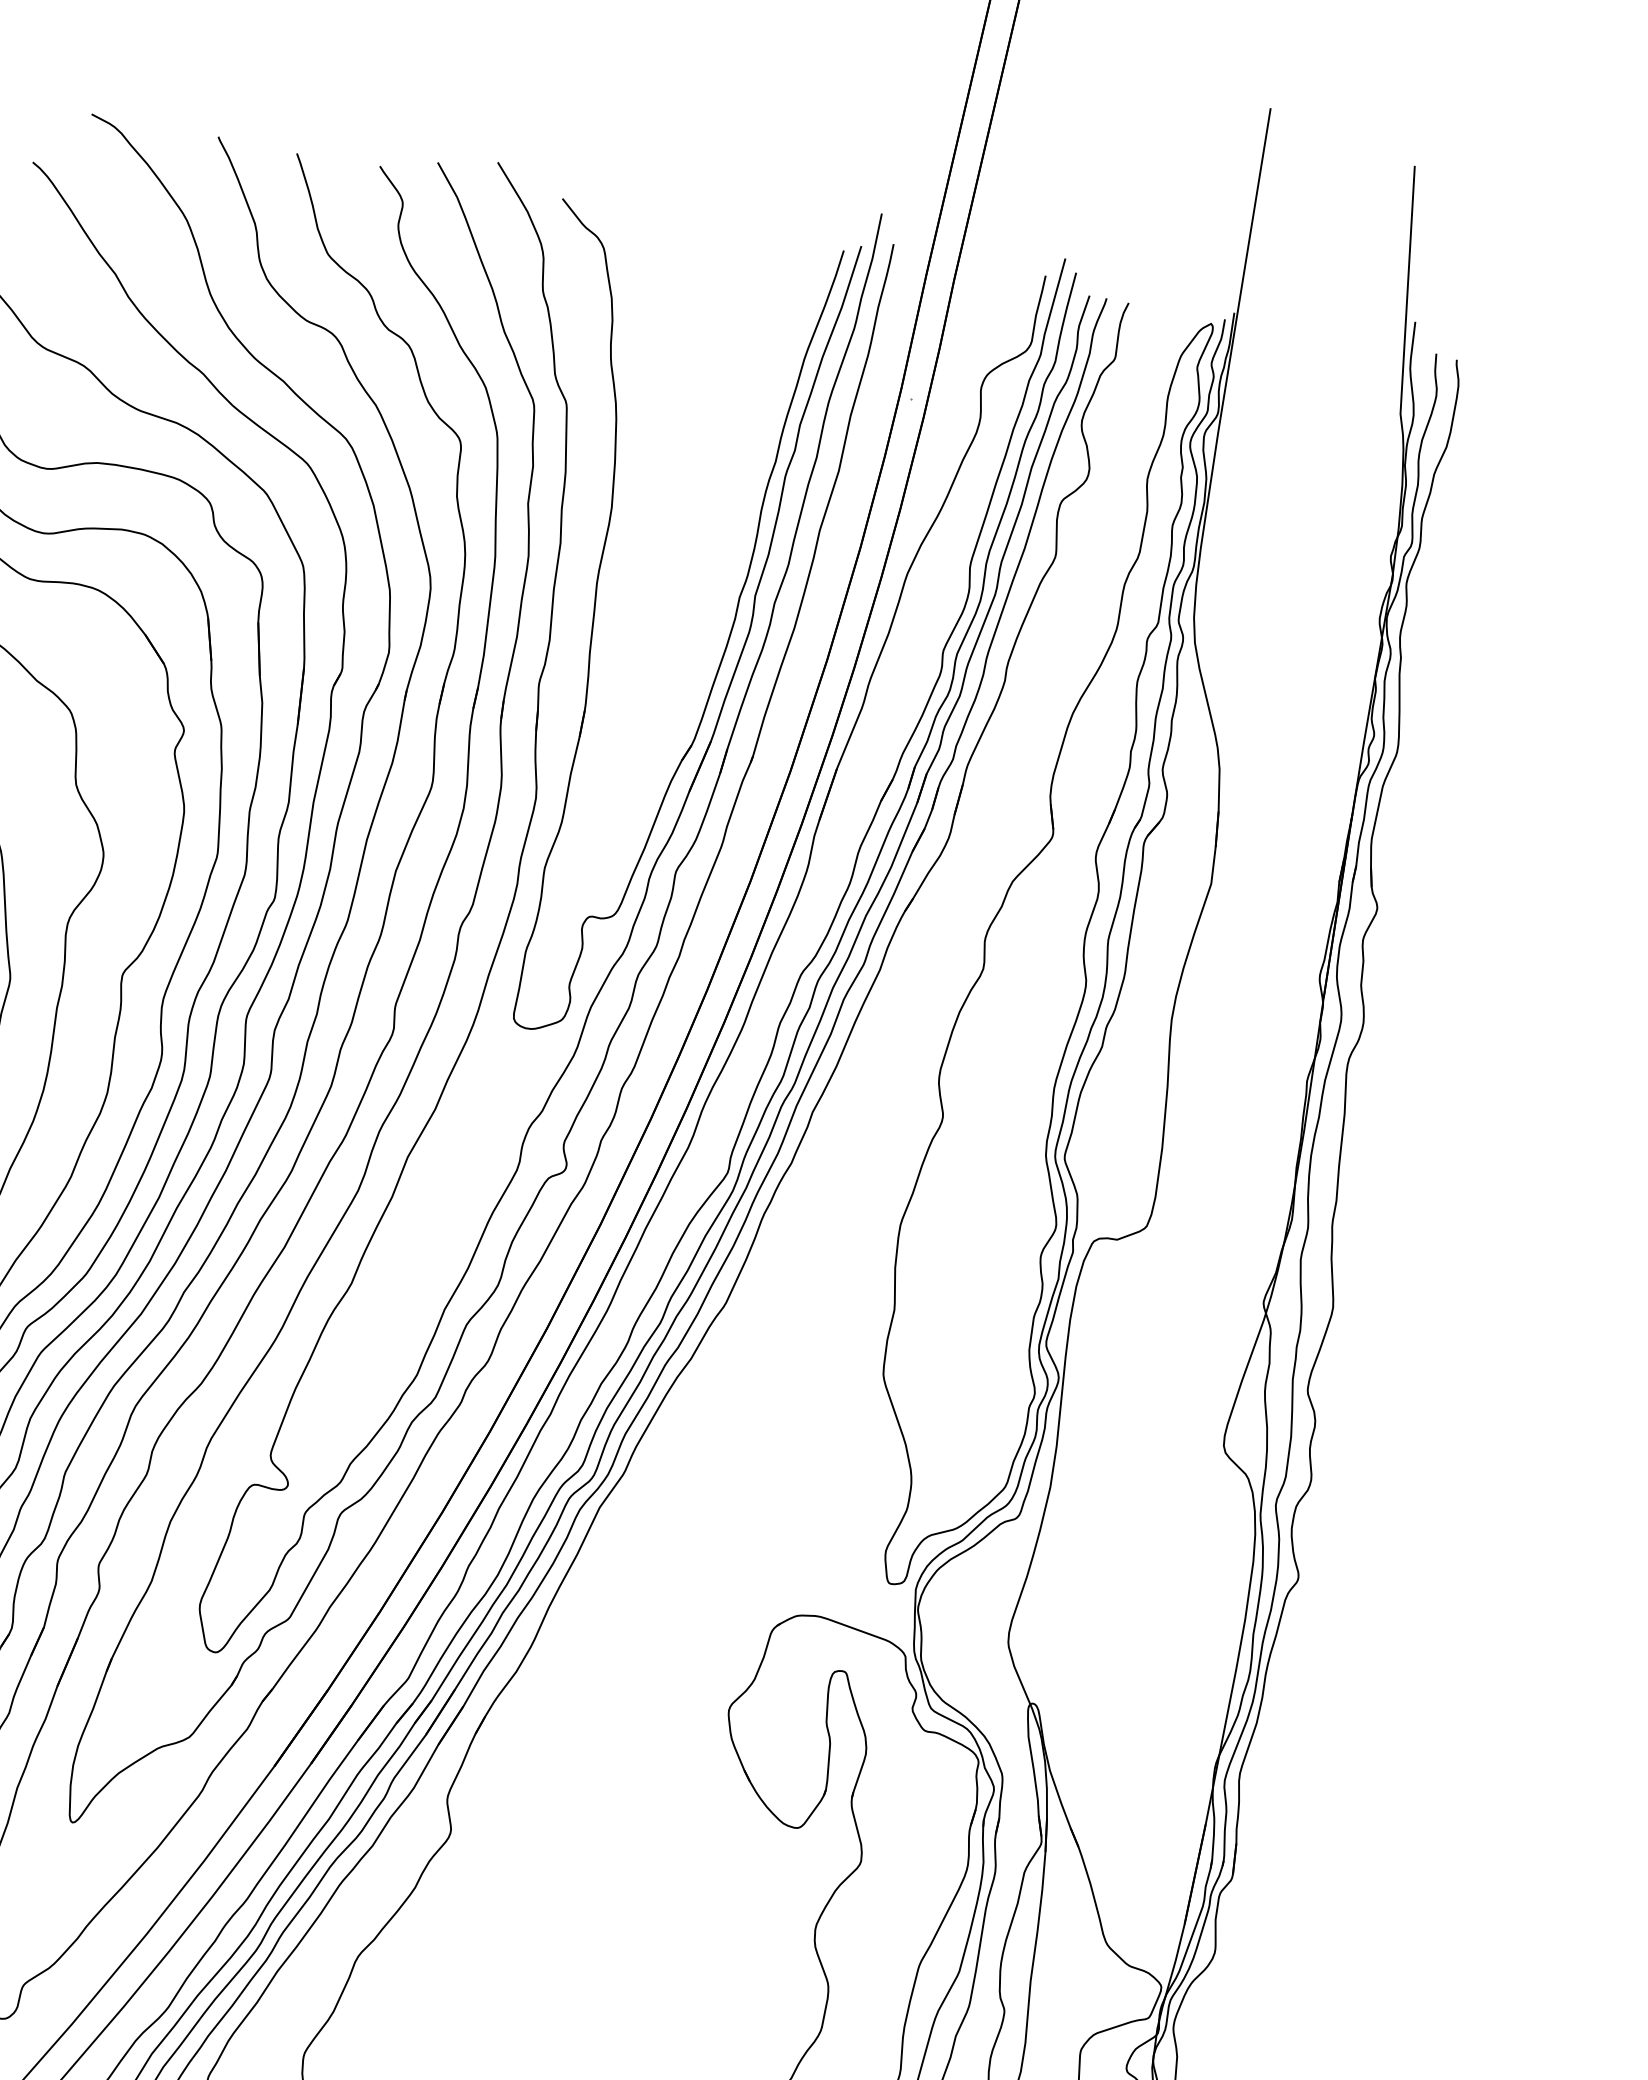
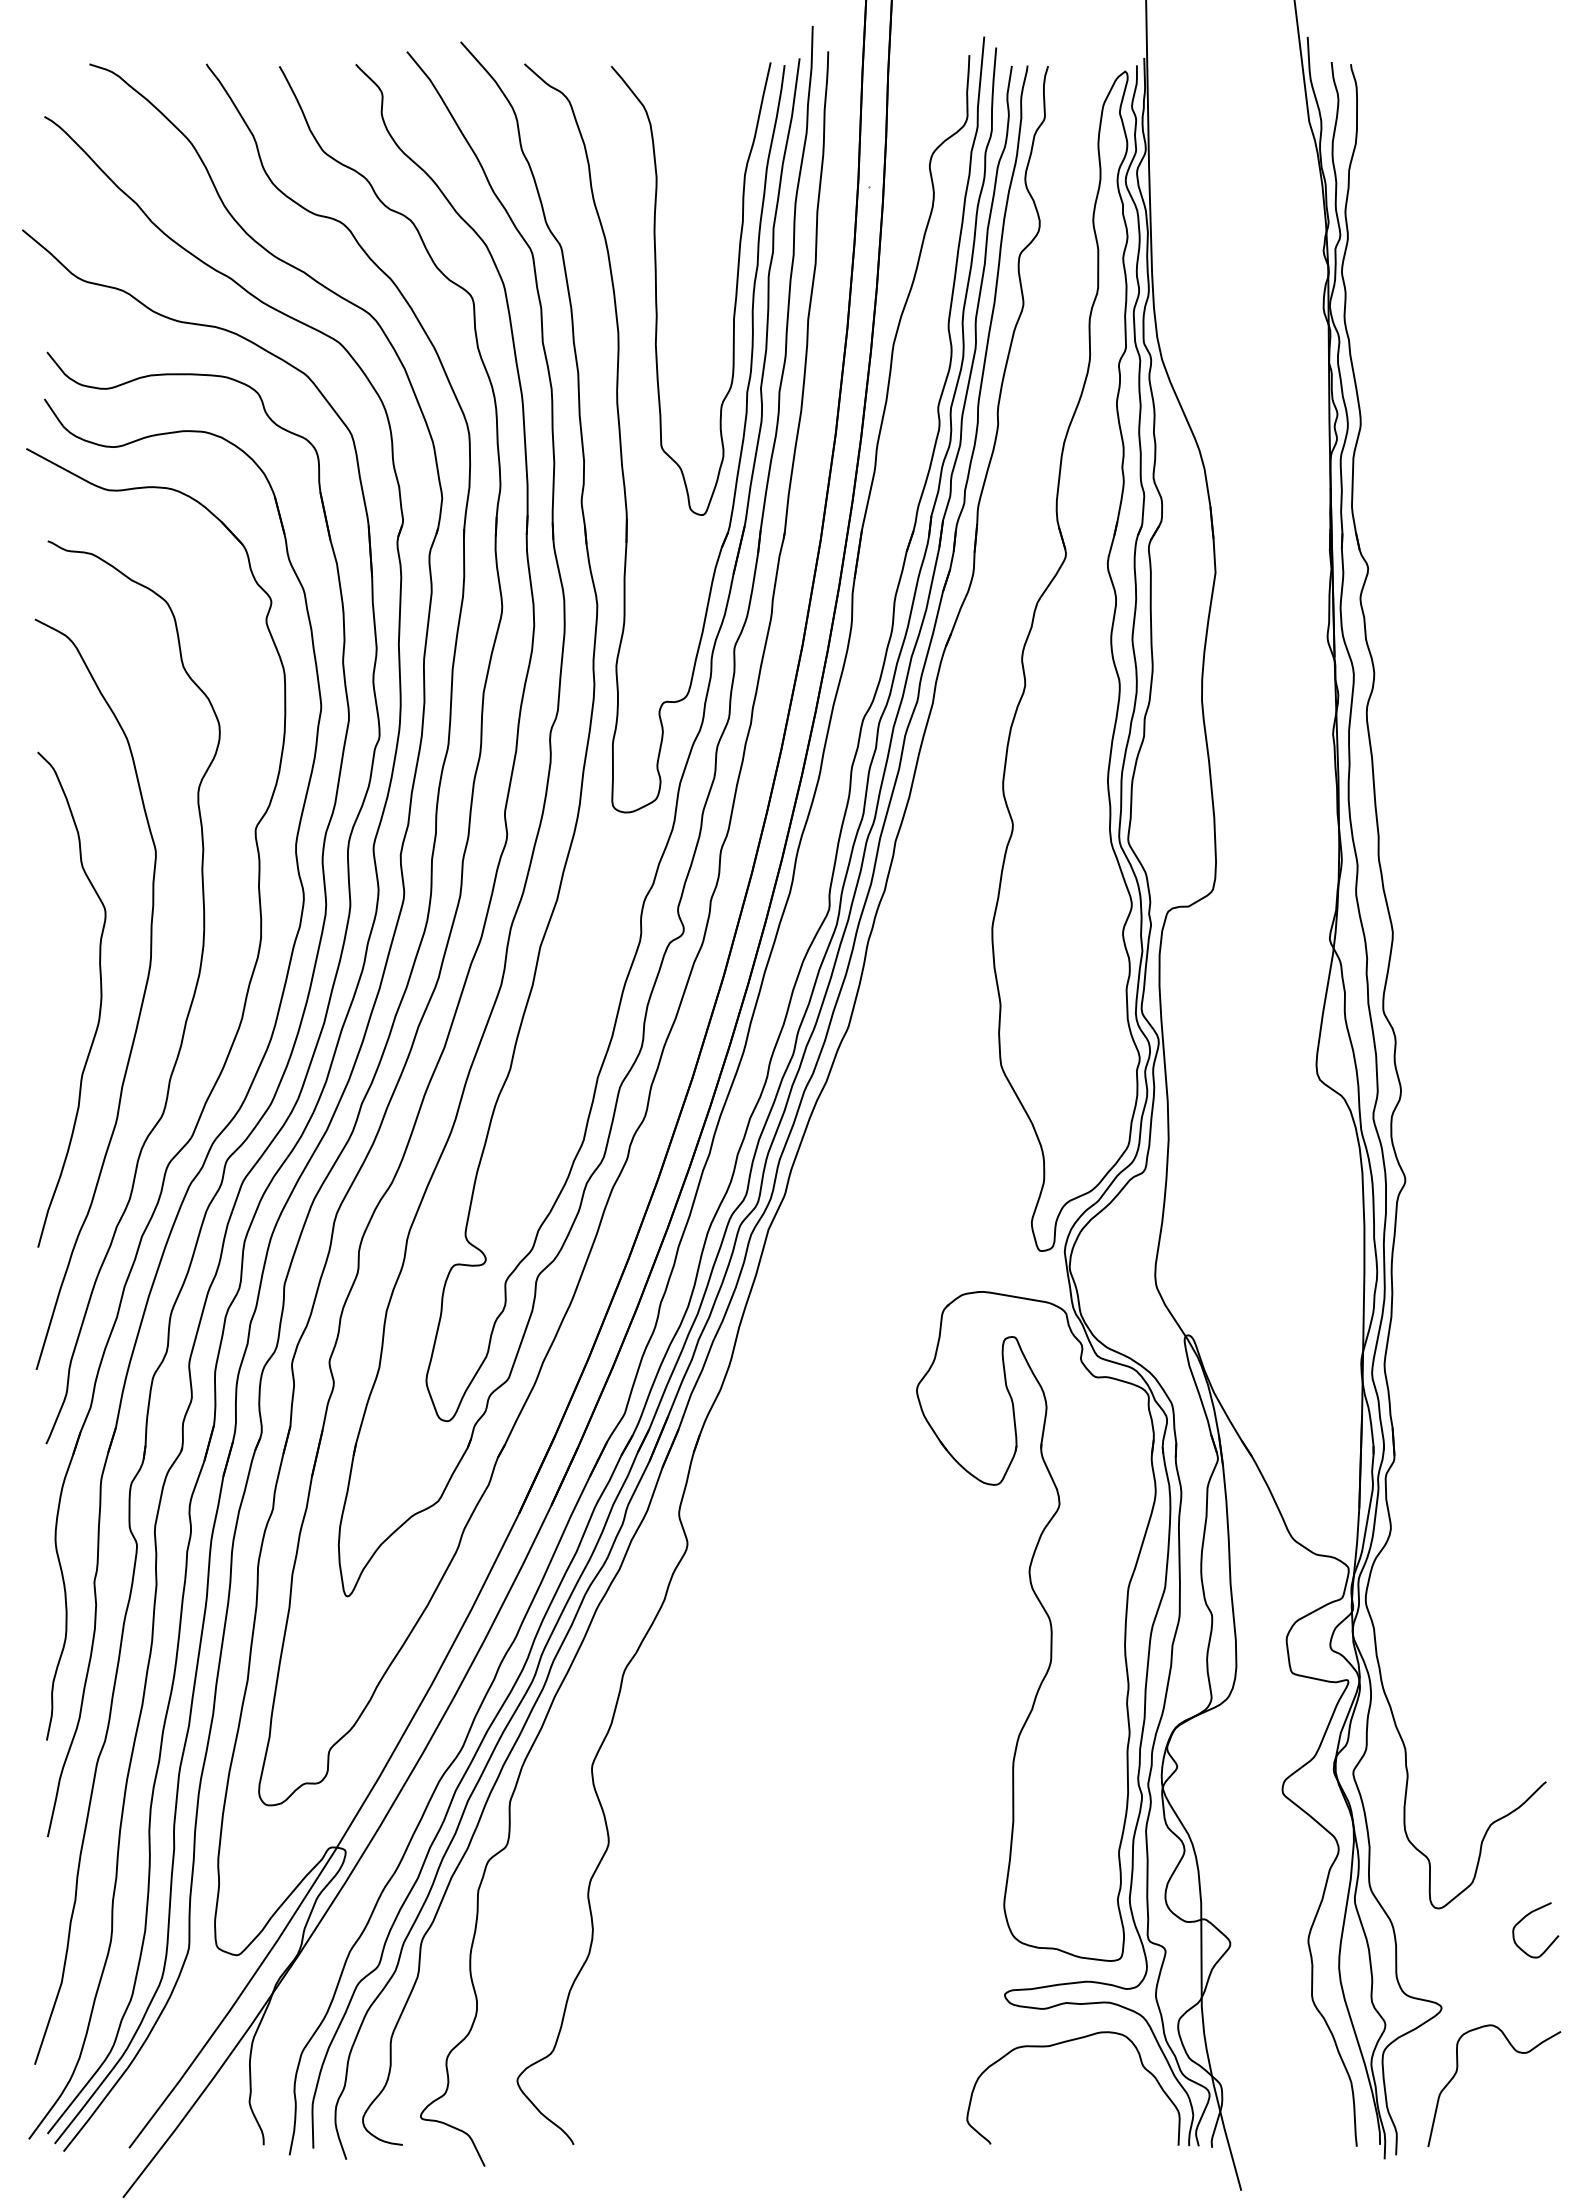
curve: (661, 467) -> (656, 288), added

